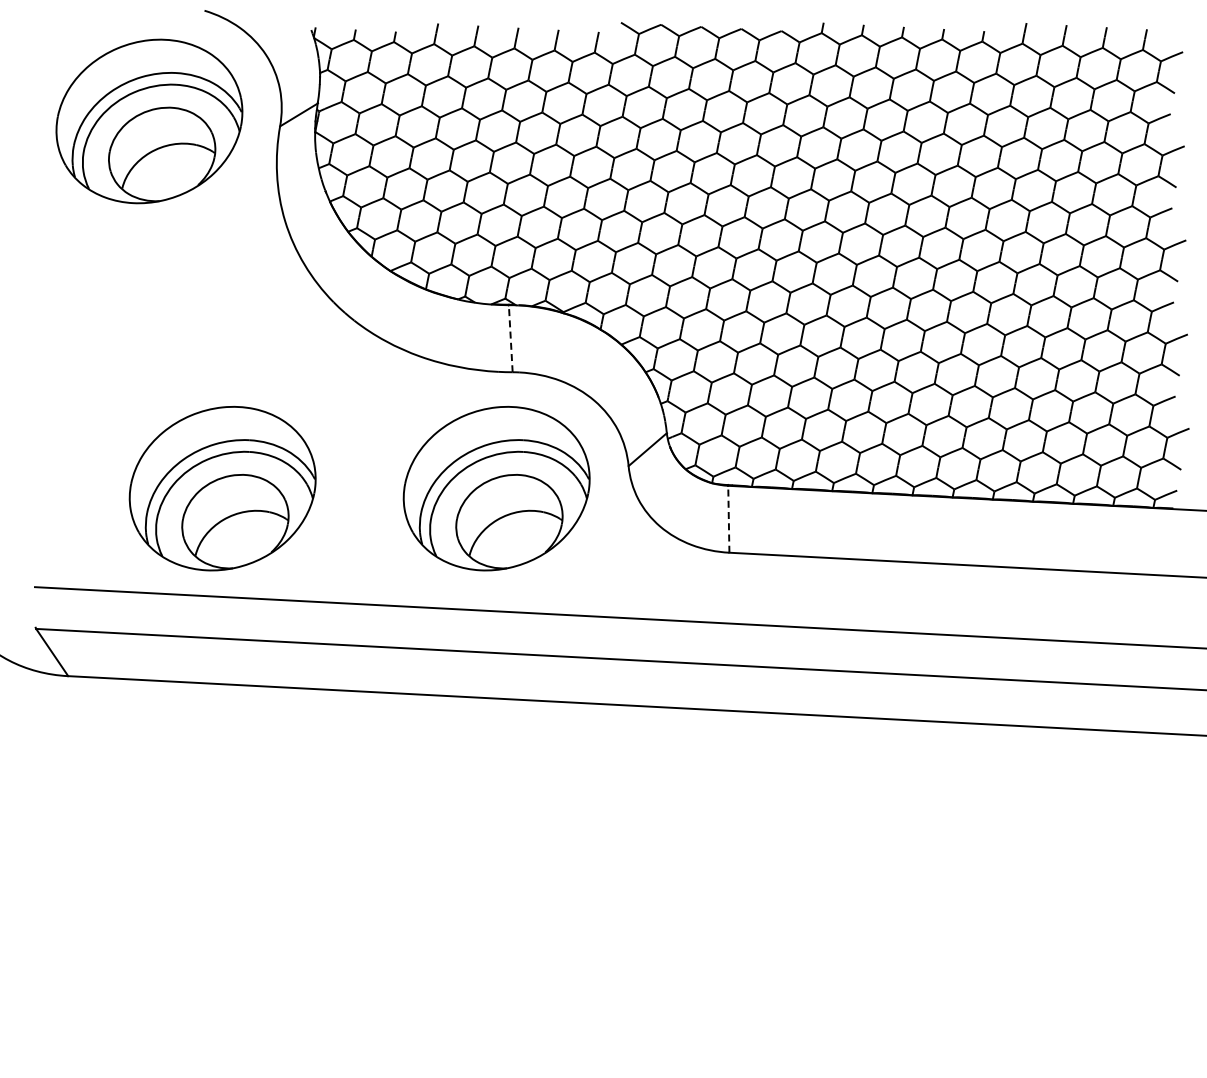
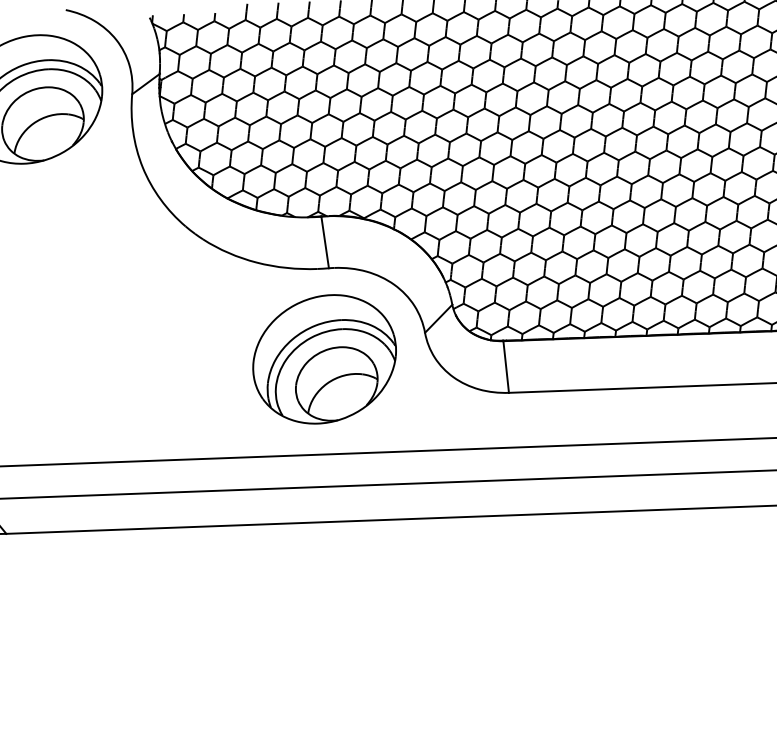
line: (510, 338) -> (324, 242), dashed -> solid
part: (222, 488) -> (112, 378), removed
line: (728, 518) -> (505, 366), dashed -> solid

